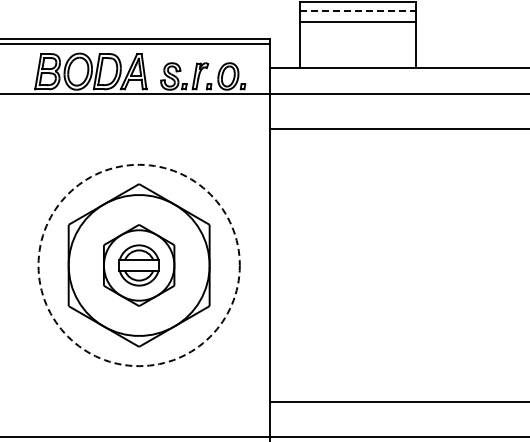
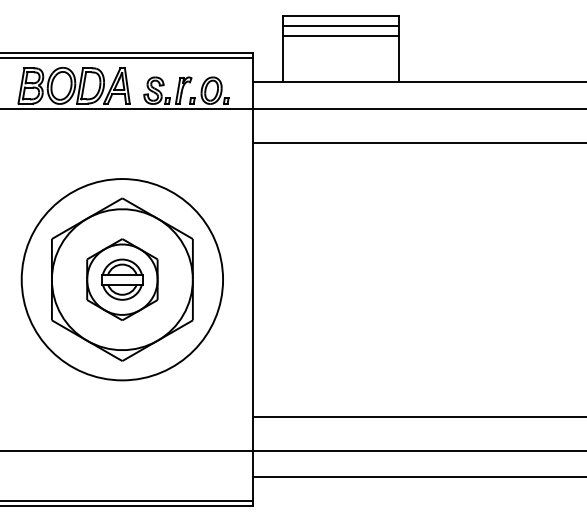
line: (358, 11) -> (341, 25), dashed -> solid
circle: (139, 265) -> (122, 279), dashed -> solid

